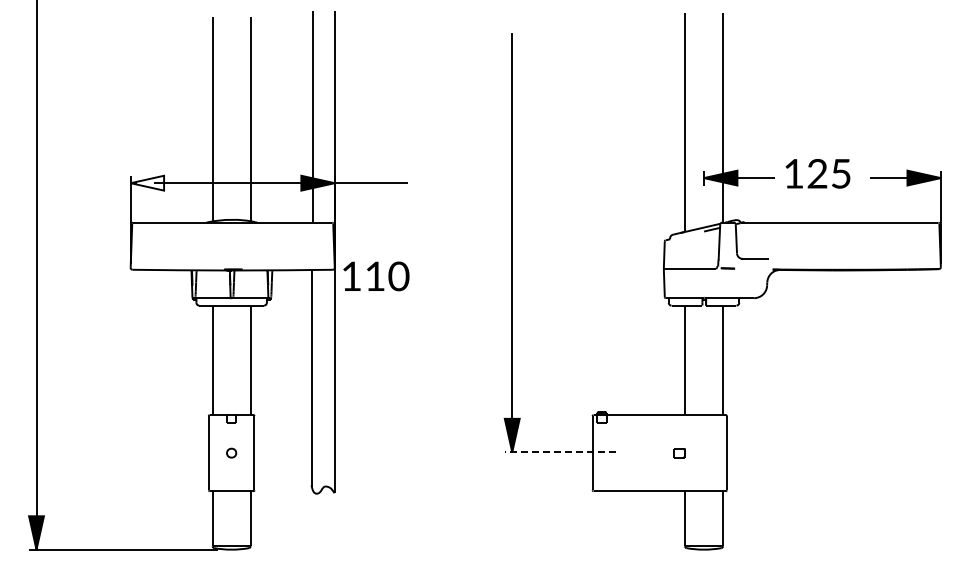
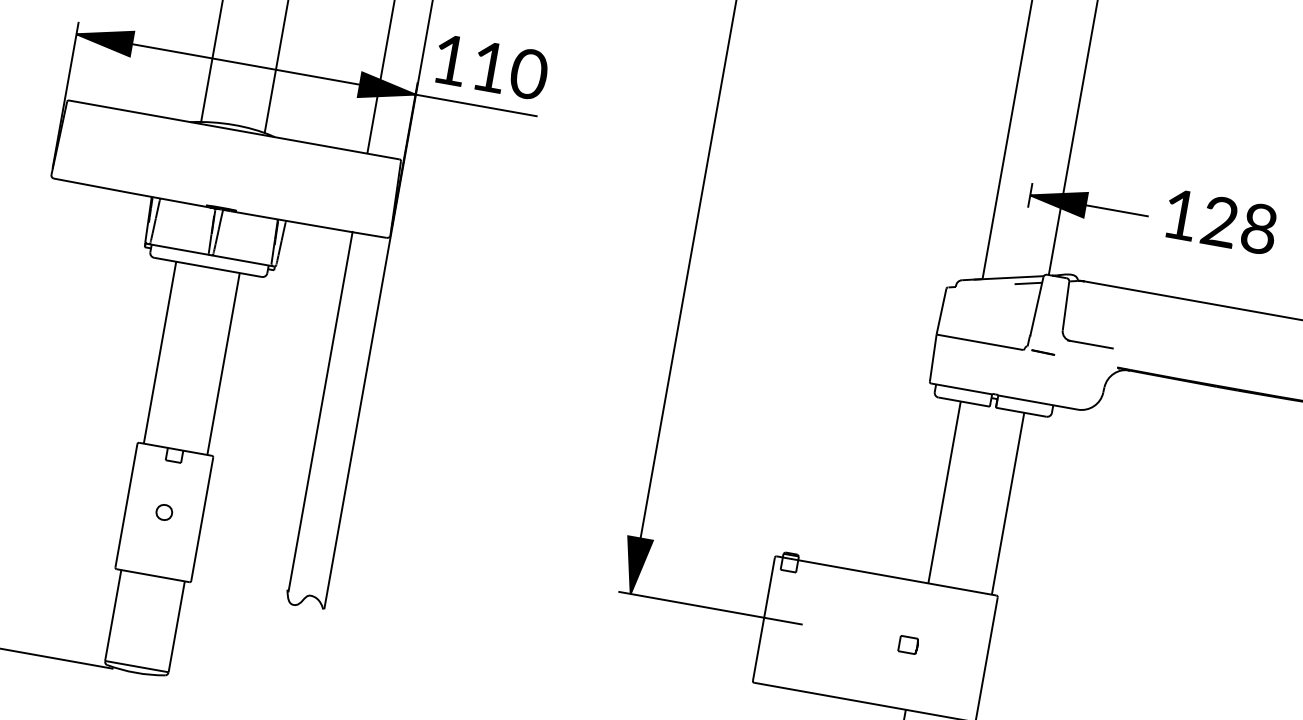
text: (841, 173) -> (1259, 228), 125 -> 128
fill: (147, 182) -> (104, 38), added
text: (376, 276) -> (491, 67), moved
line: (560, 452) -> (710, 608), dashed -> solid

